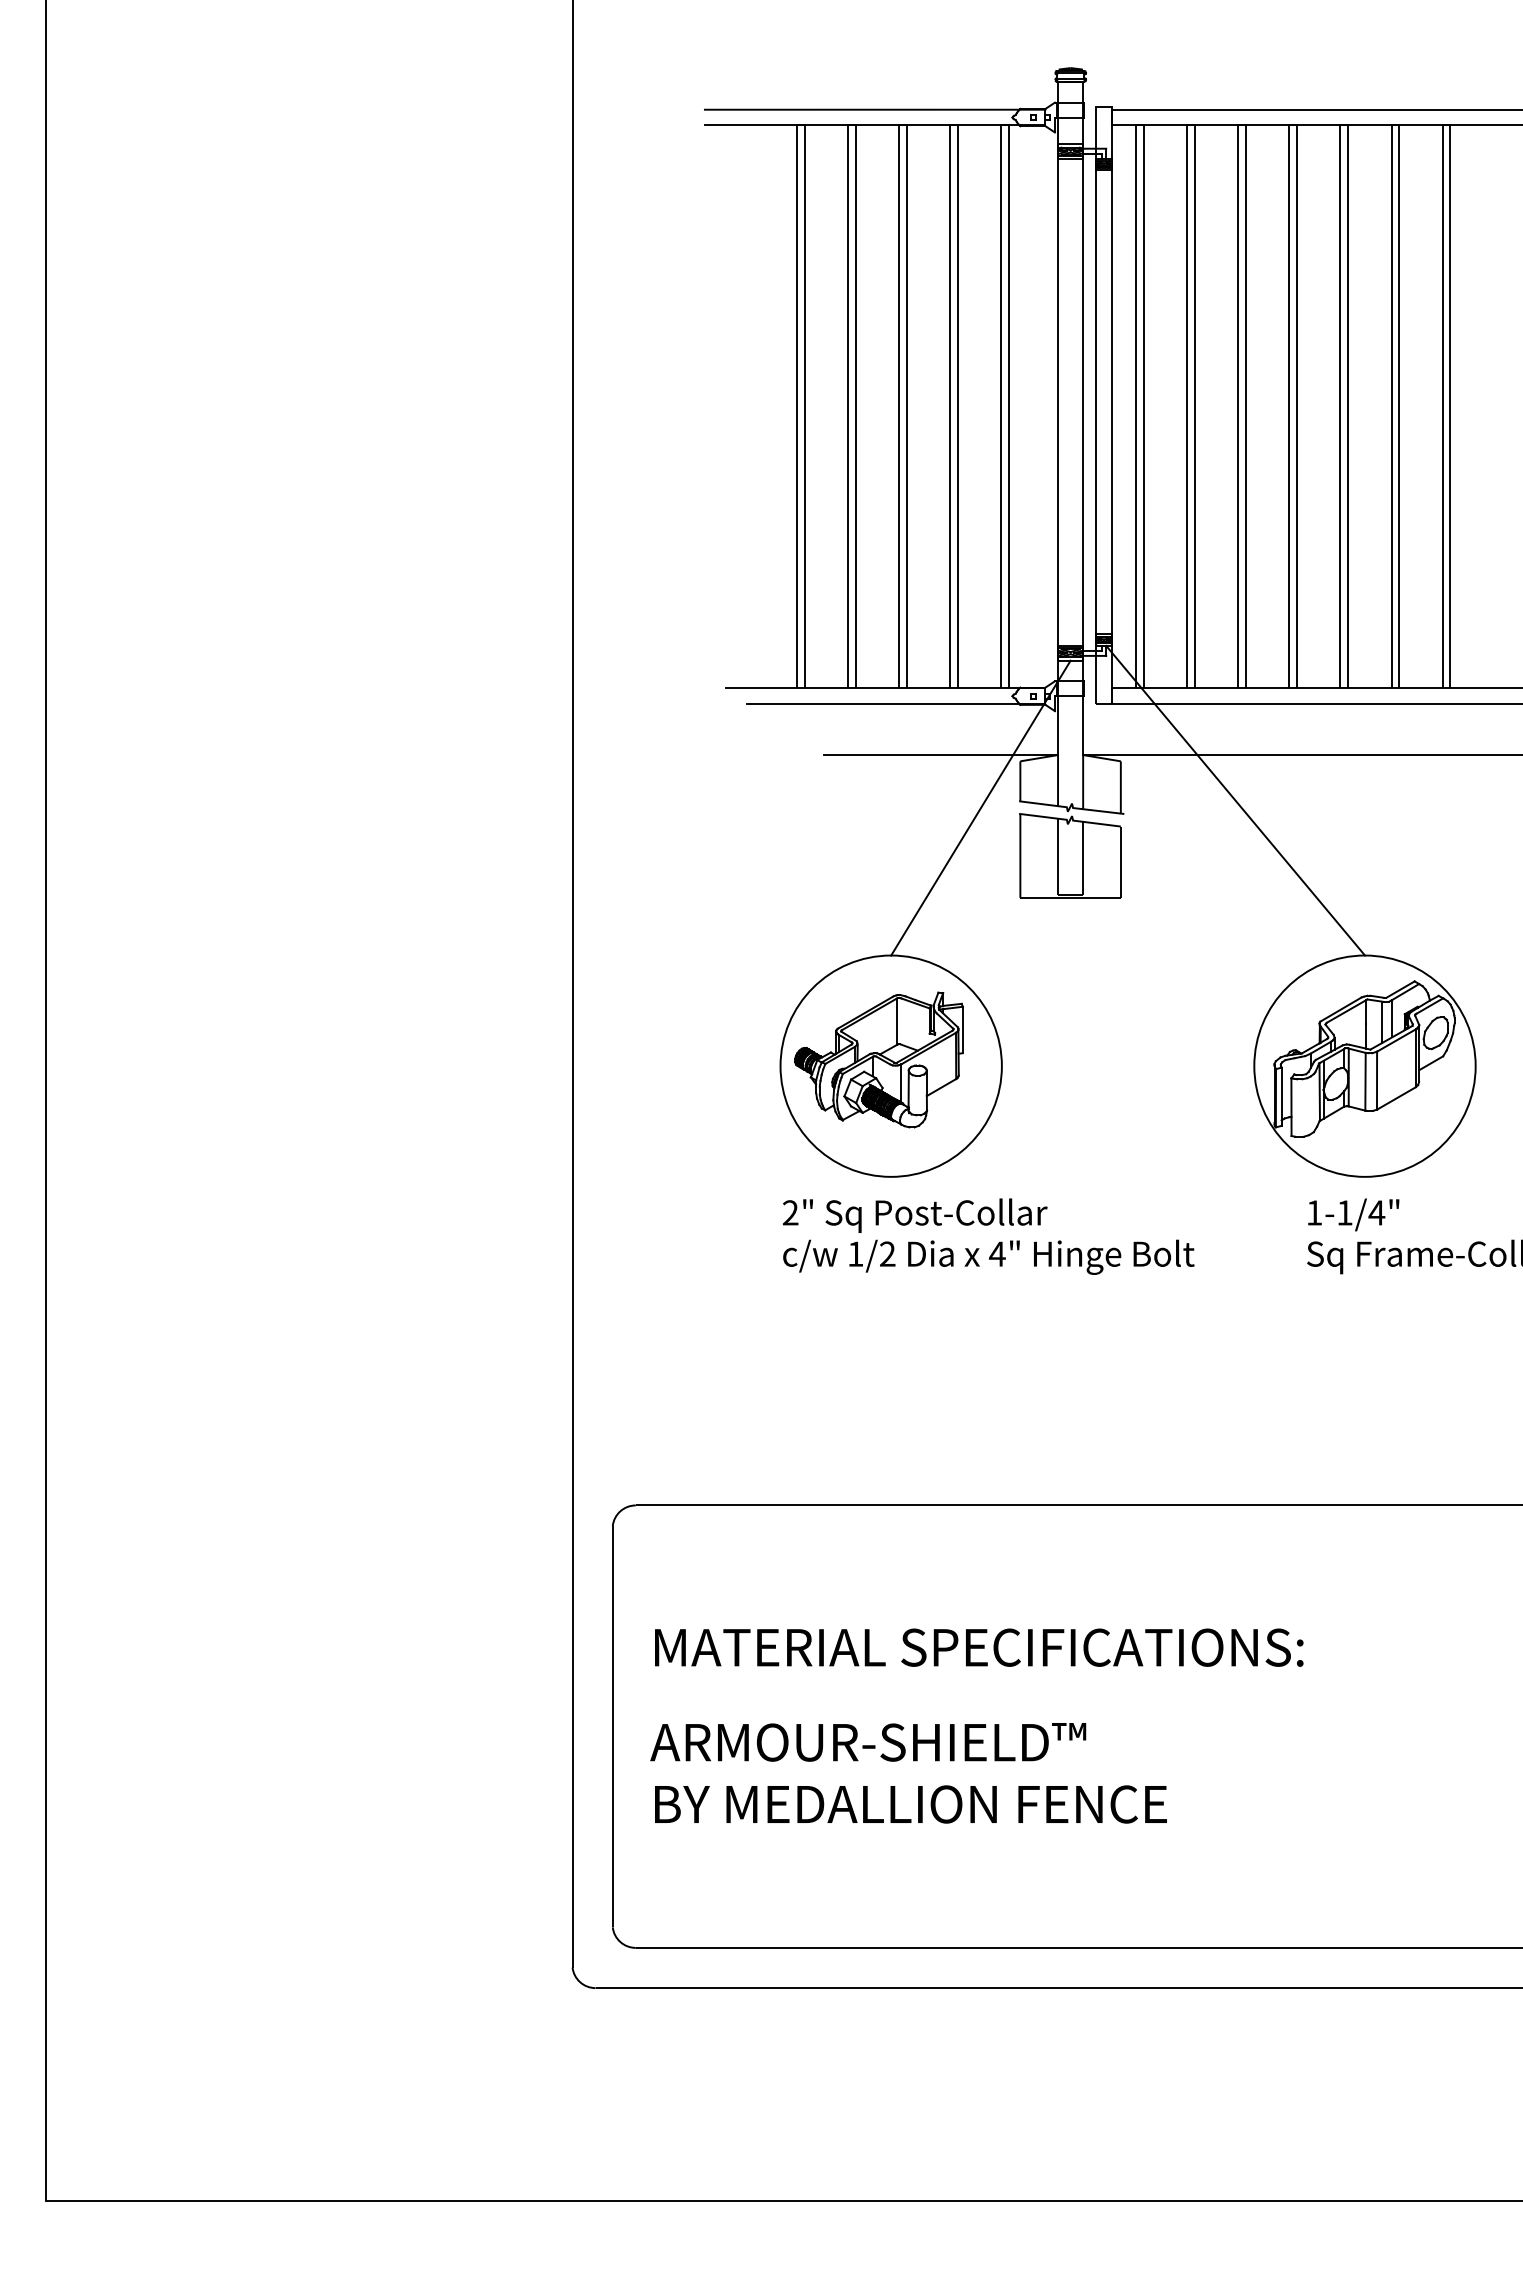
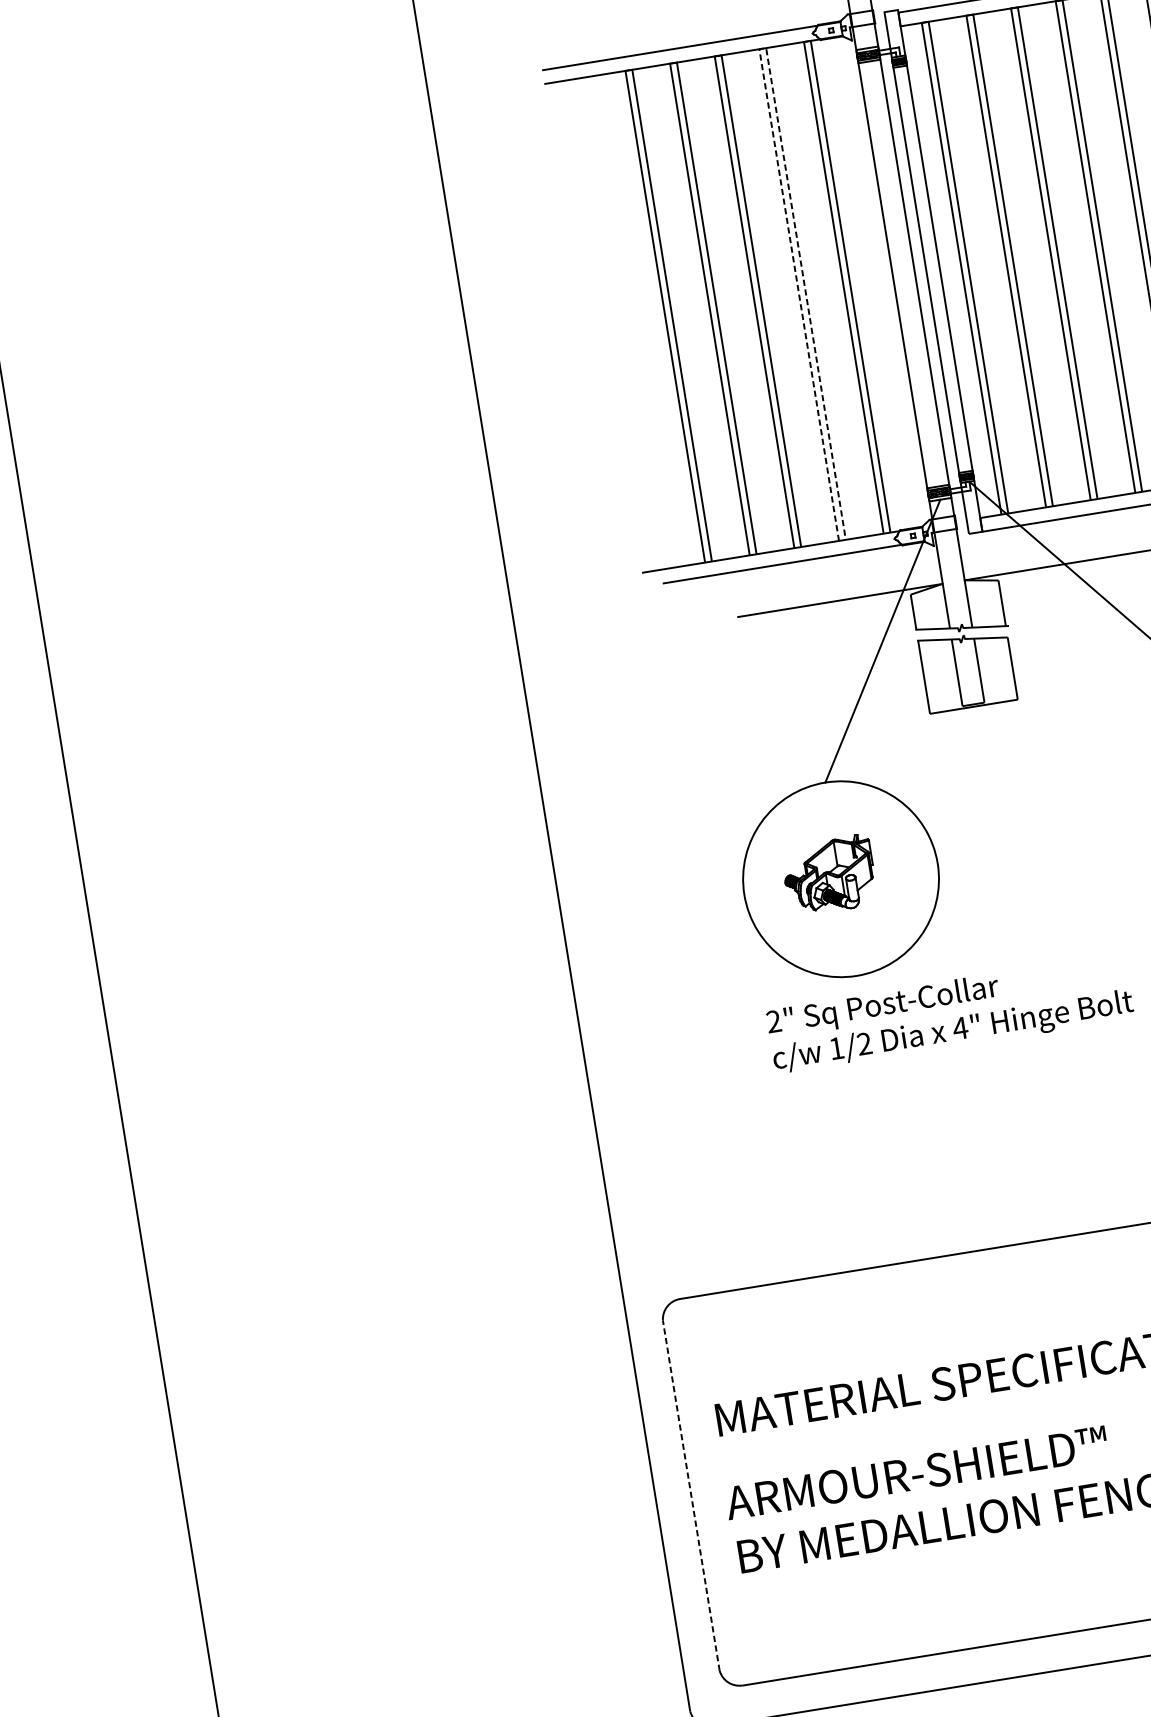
line: (953, 125) -> (762, 48), solid -> dashed
part: (878, 1059) -> (829, 875), size x0.6
line: (612, 1726) -> (691, 1495), solid -> dashed

